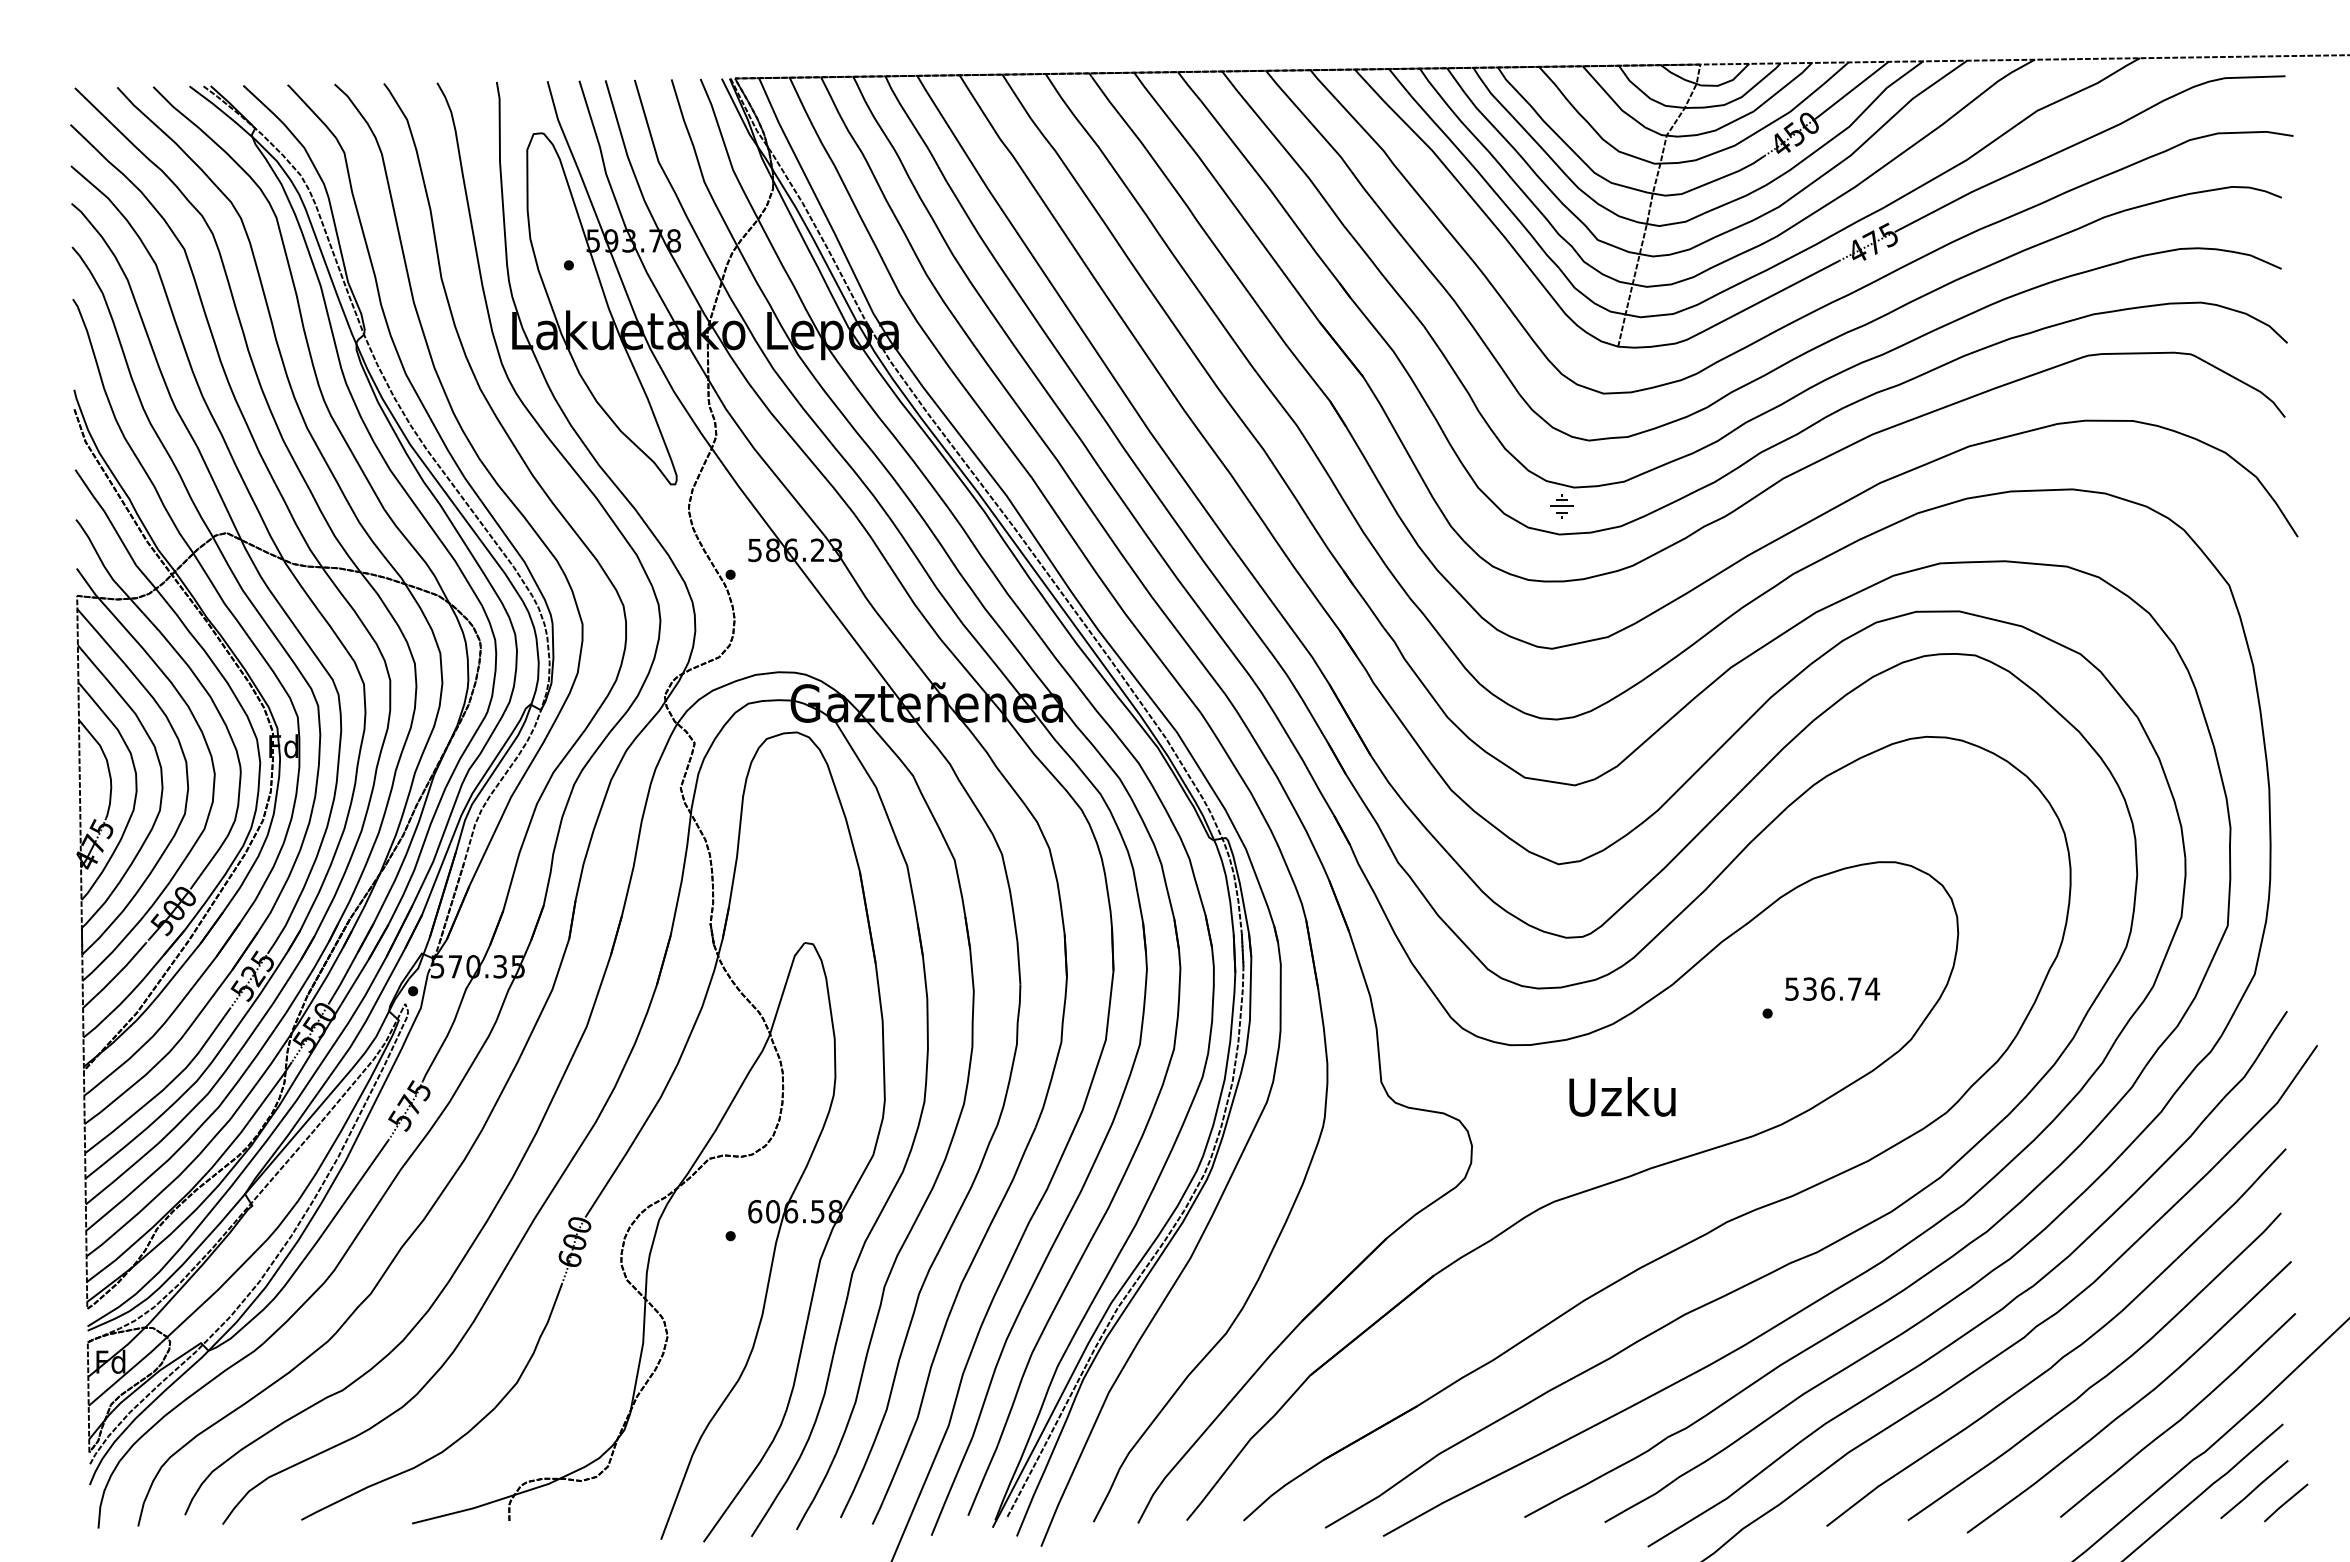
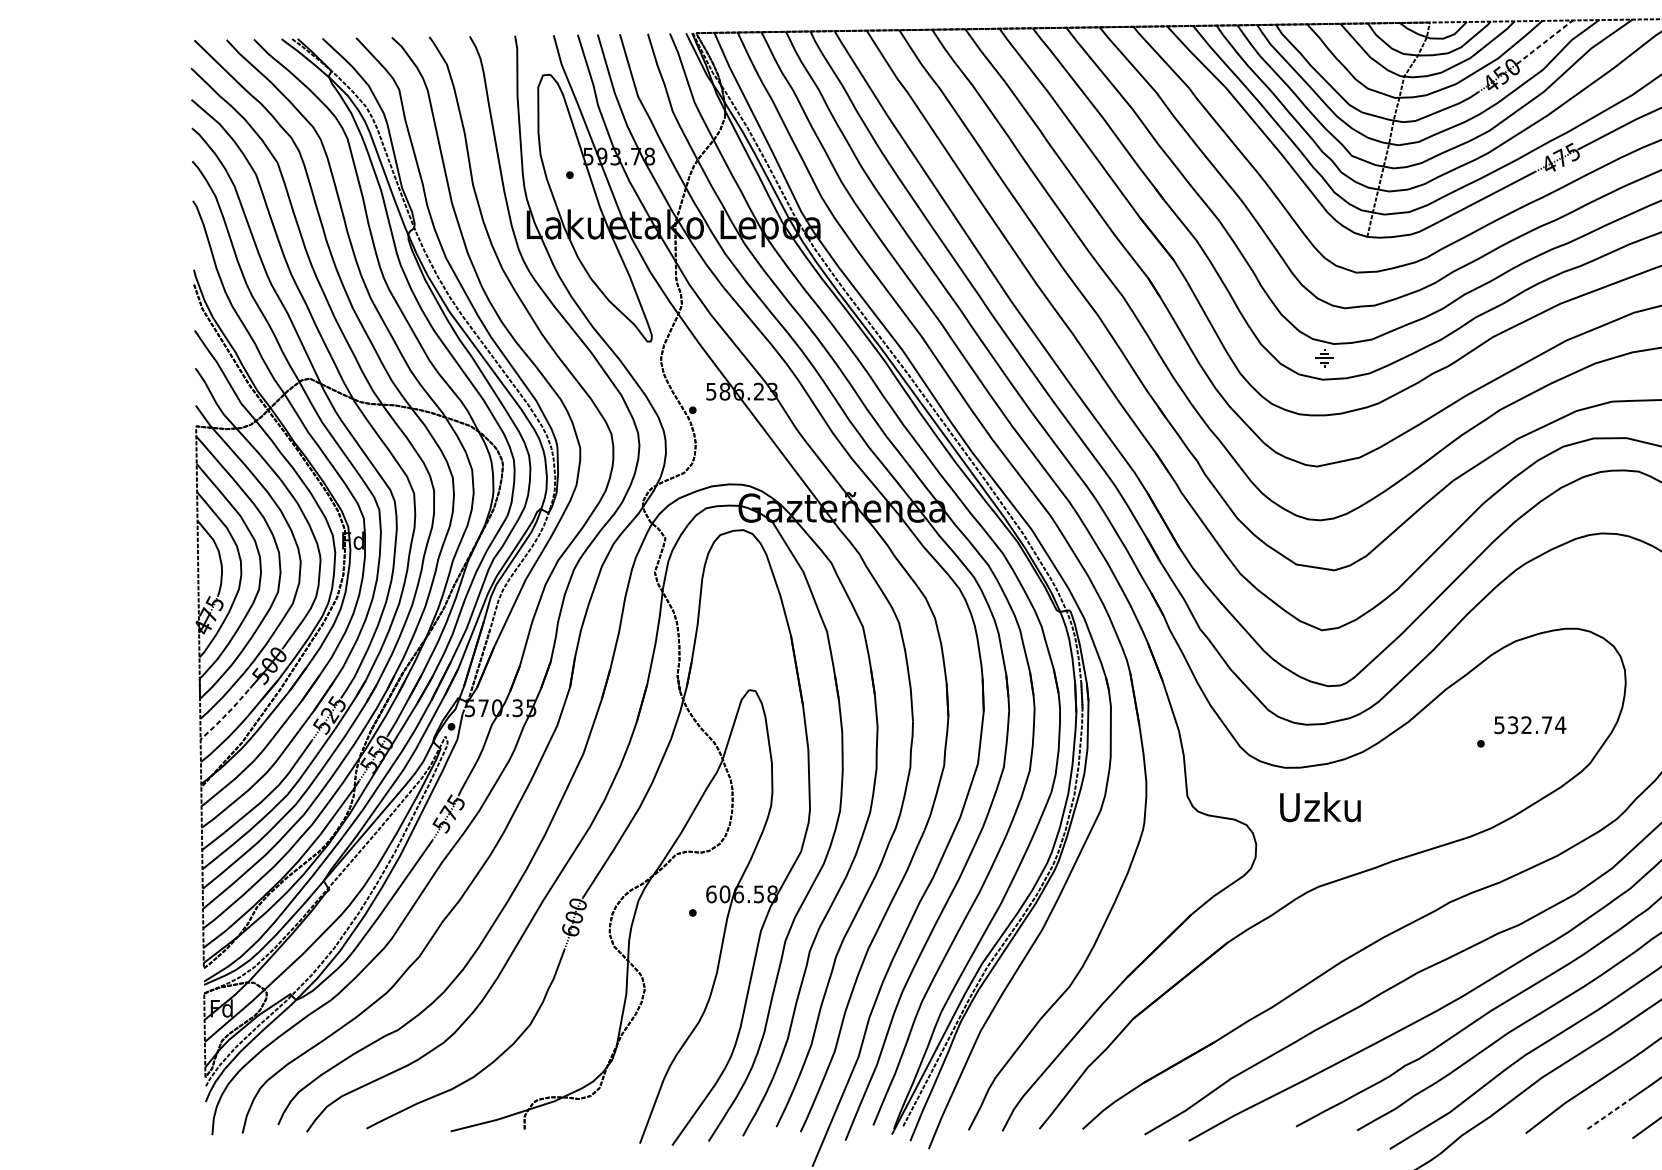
line: (1851, 90) -> (1544, 42), solid -> dashed
line: (115, 976) -> (225, 715), solid -> dashed
text: (1828, 988) -> (1527, 724), 536.74 -> 532.74
text: (1622, 1096) -> (1320, 806), moved
line: (1937, 1500) -> (1610, 1113), solid -> dashed

